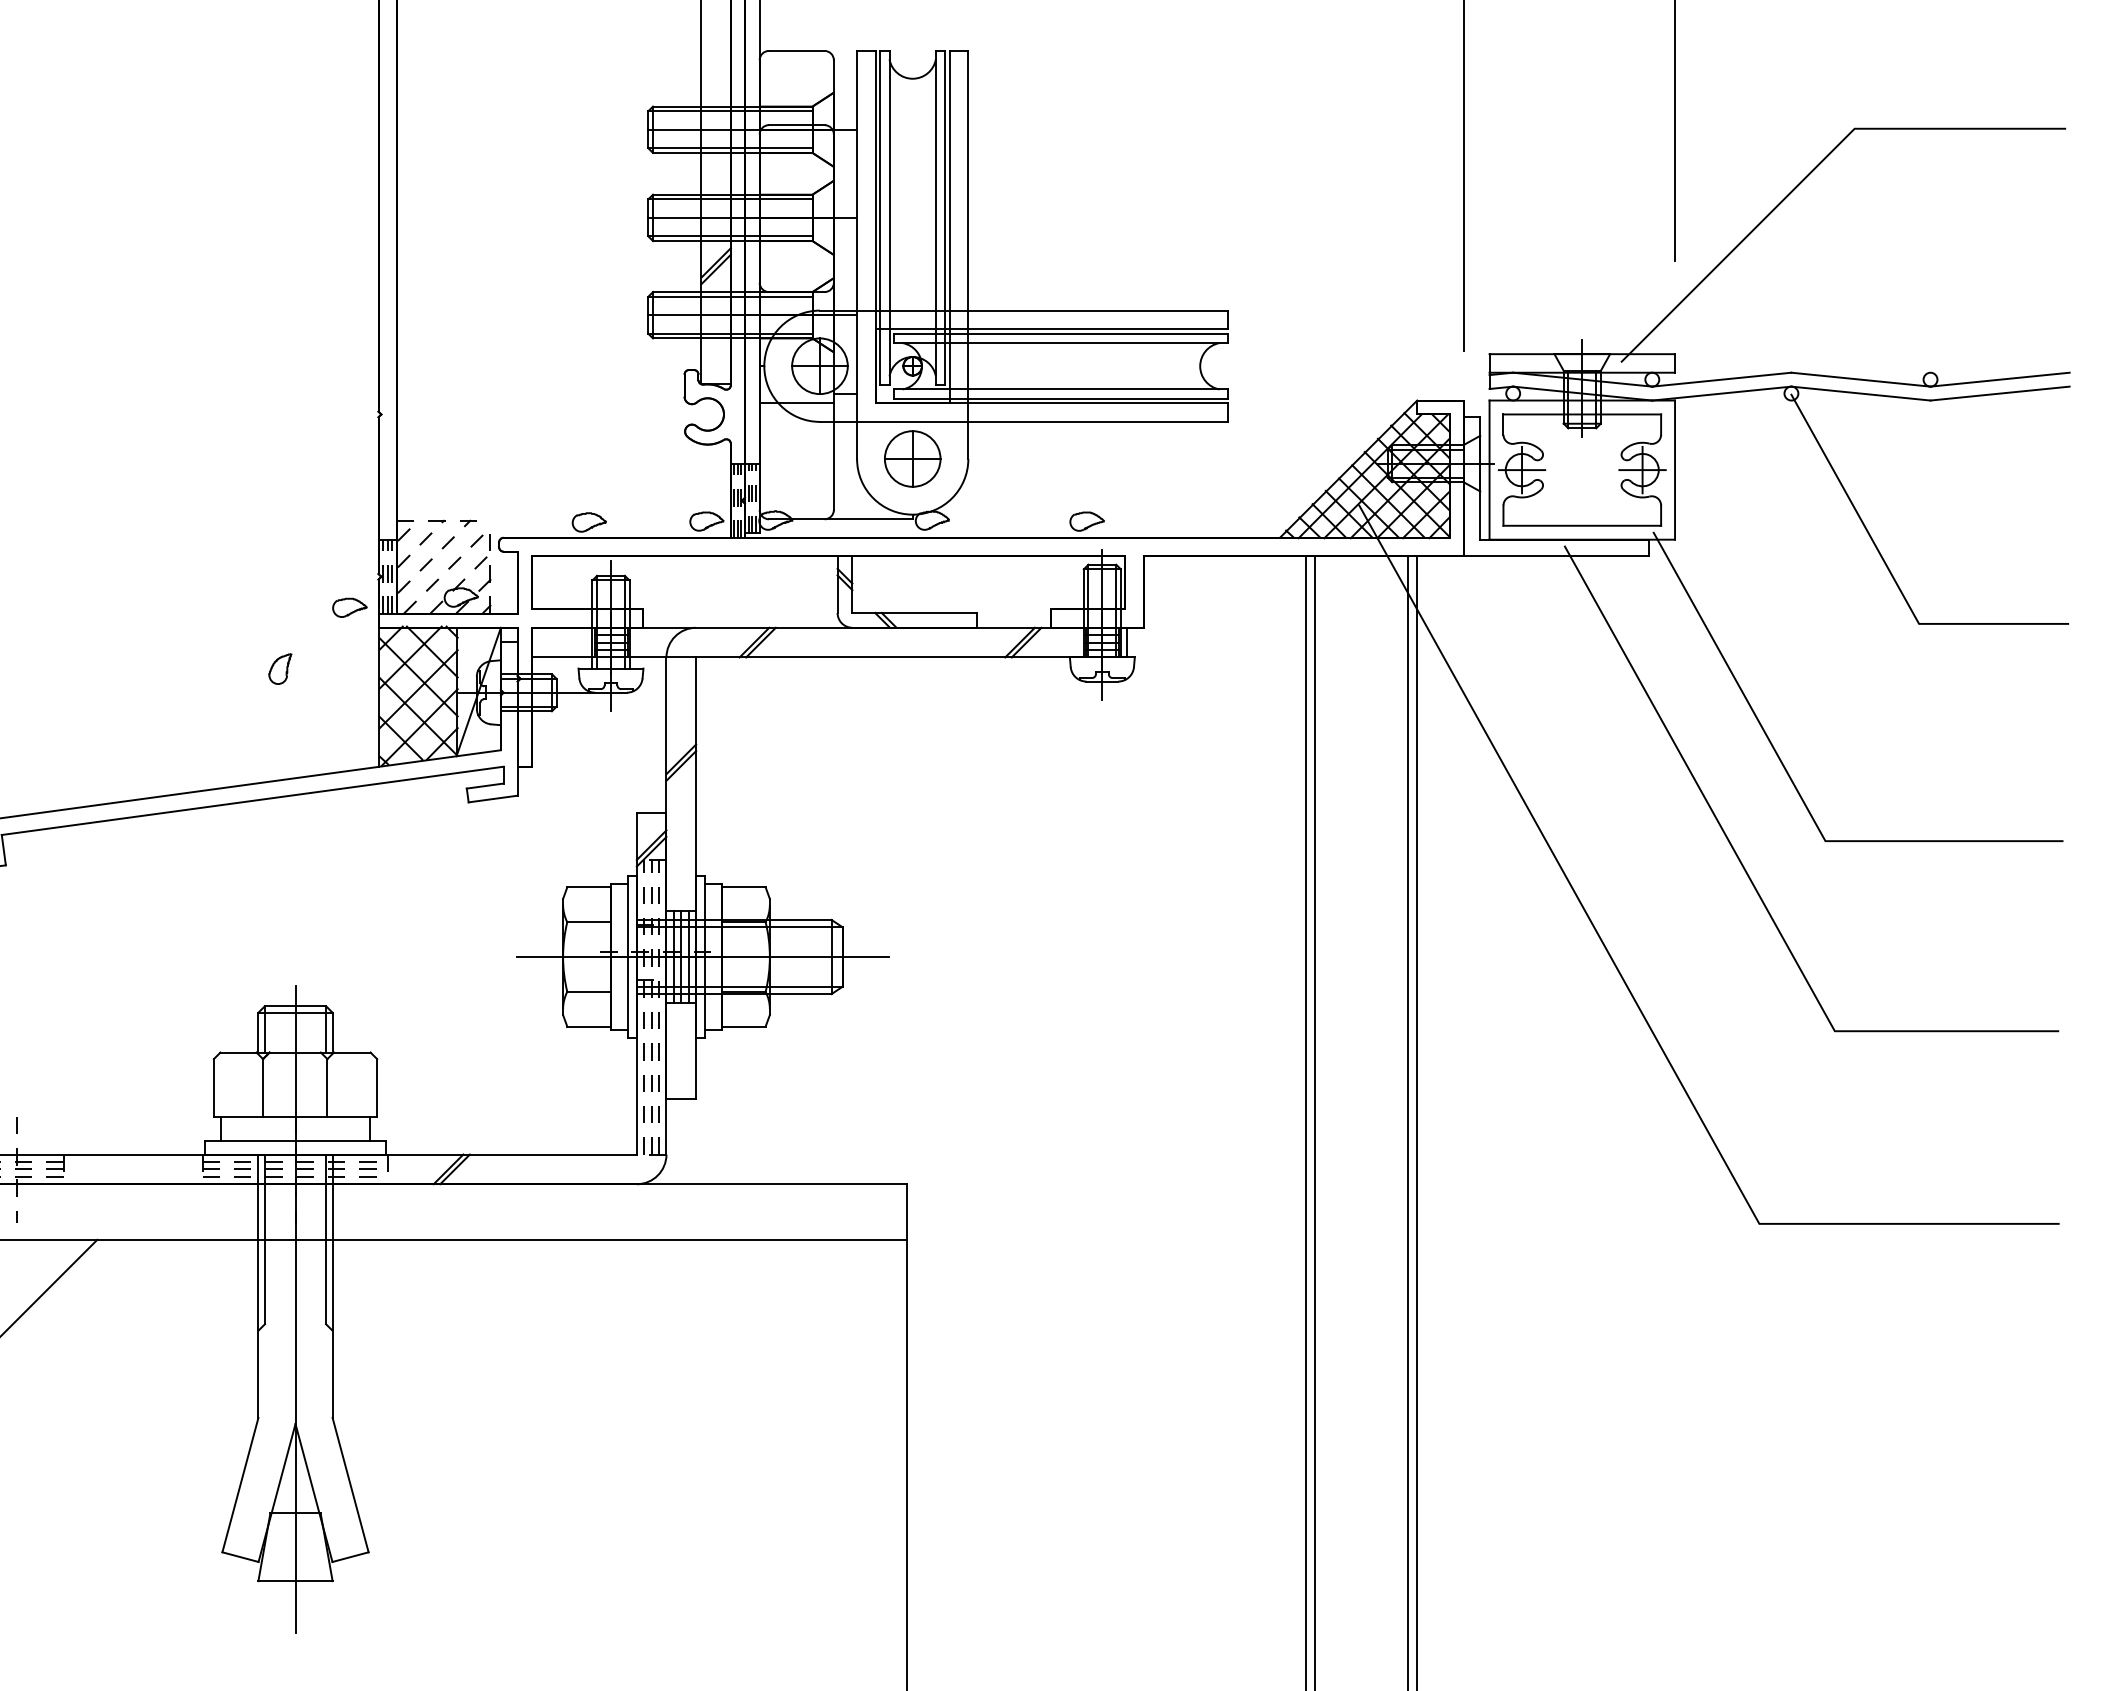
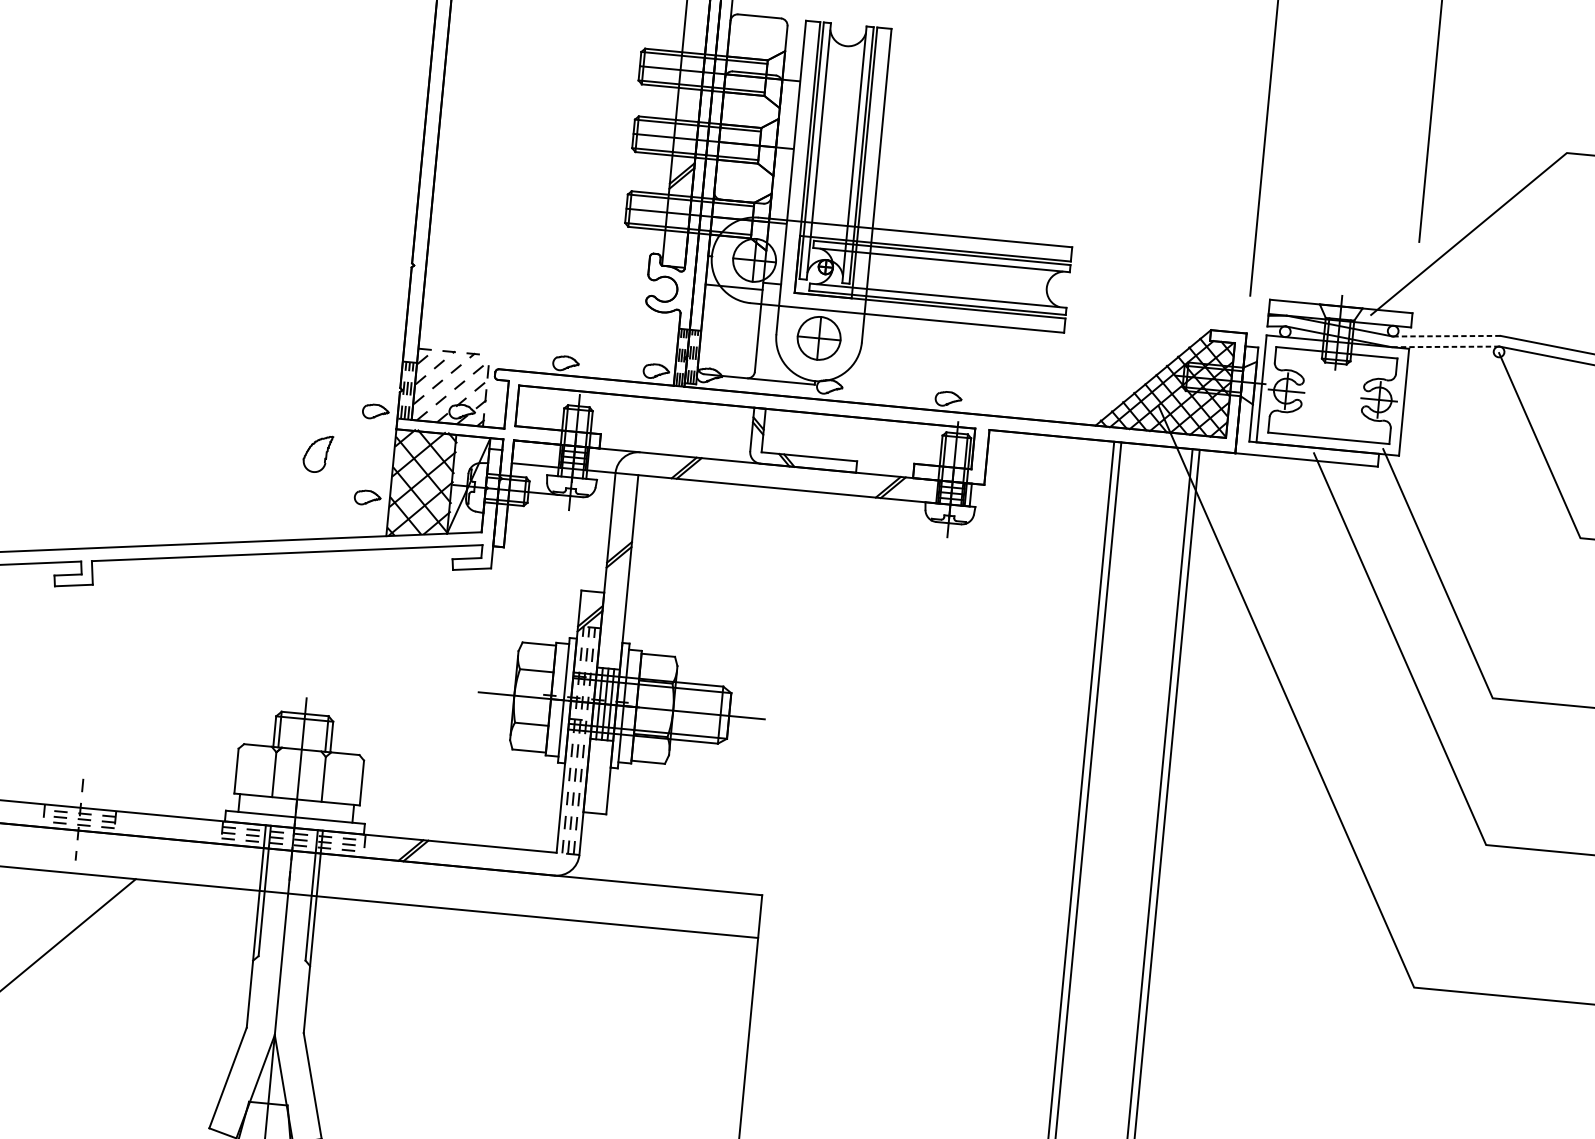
line: (1721, 379) -> (1446, 336), solid -> dashed
line: (1721, 393) -> (1445, 346), solid -> dashed
part: (280, 668) -> (318, 453), size x1.6
part: (349, 719) -> (367, 497), added

